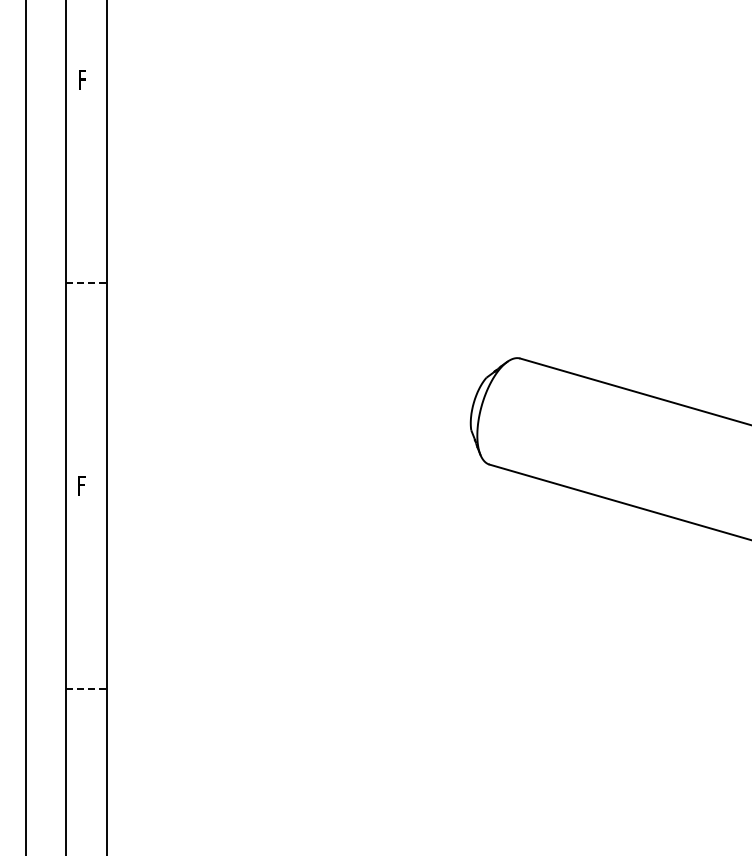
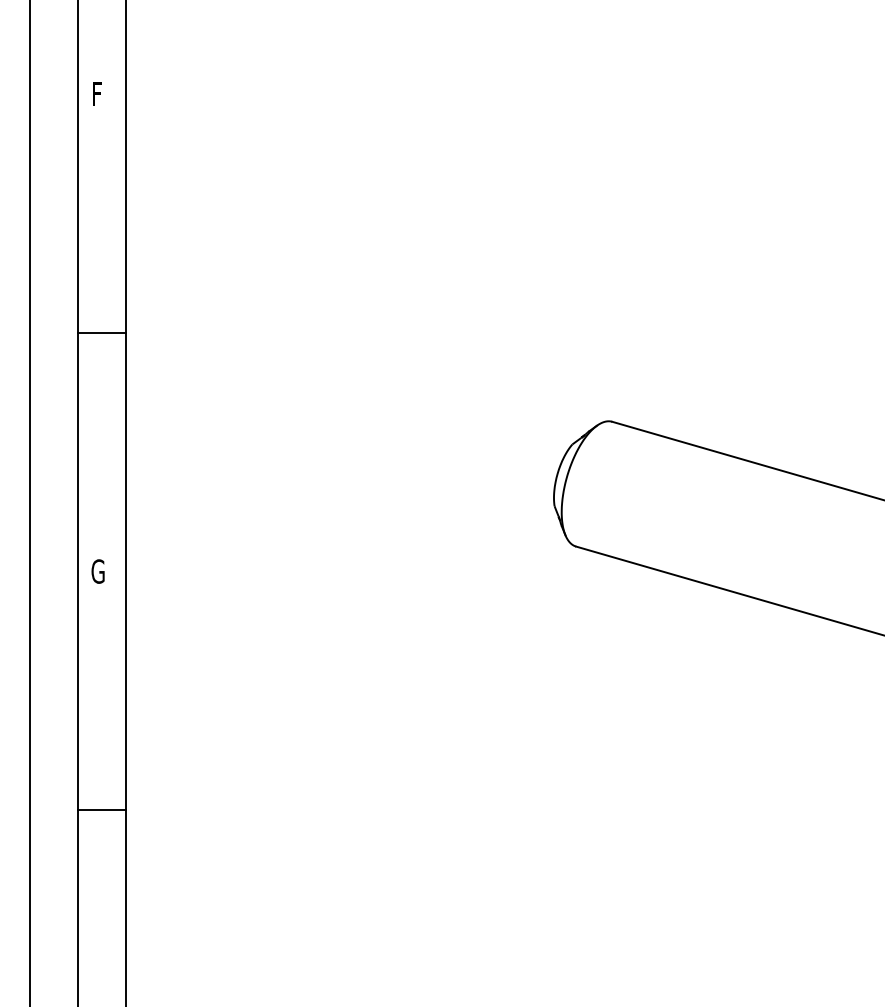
line: (87, 282) -> (103, 332), dashed -> solid
text: (82, 485) -> (97, 571), F -> G
line: (87, 688) -> (103, 809), dashed -> solid

